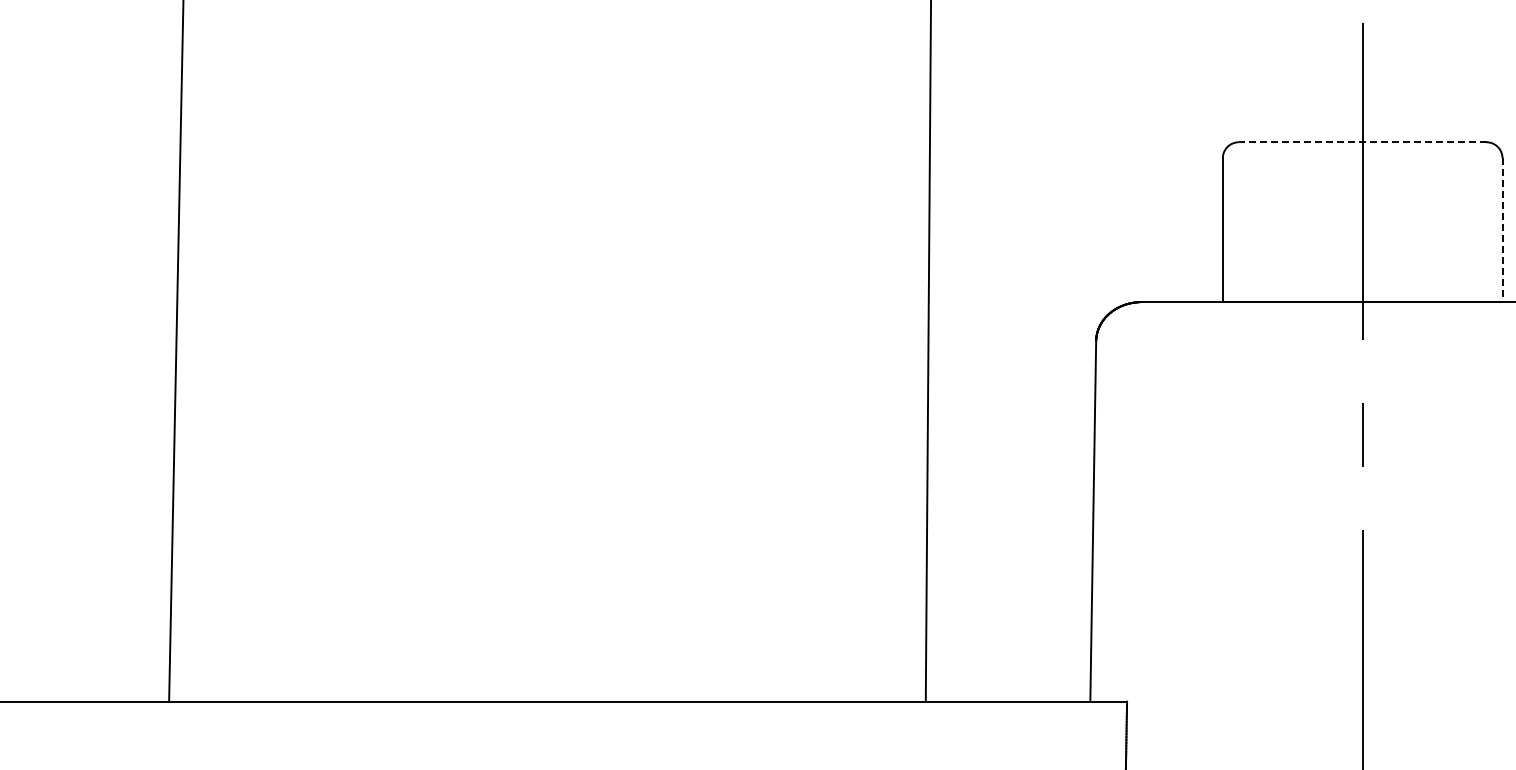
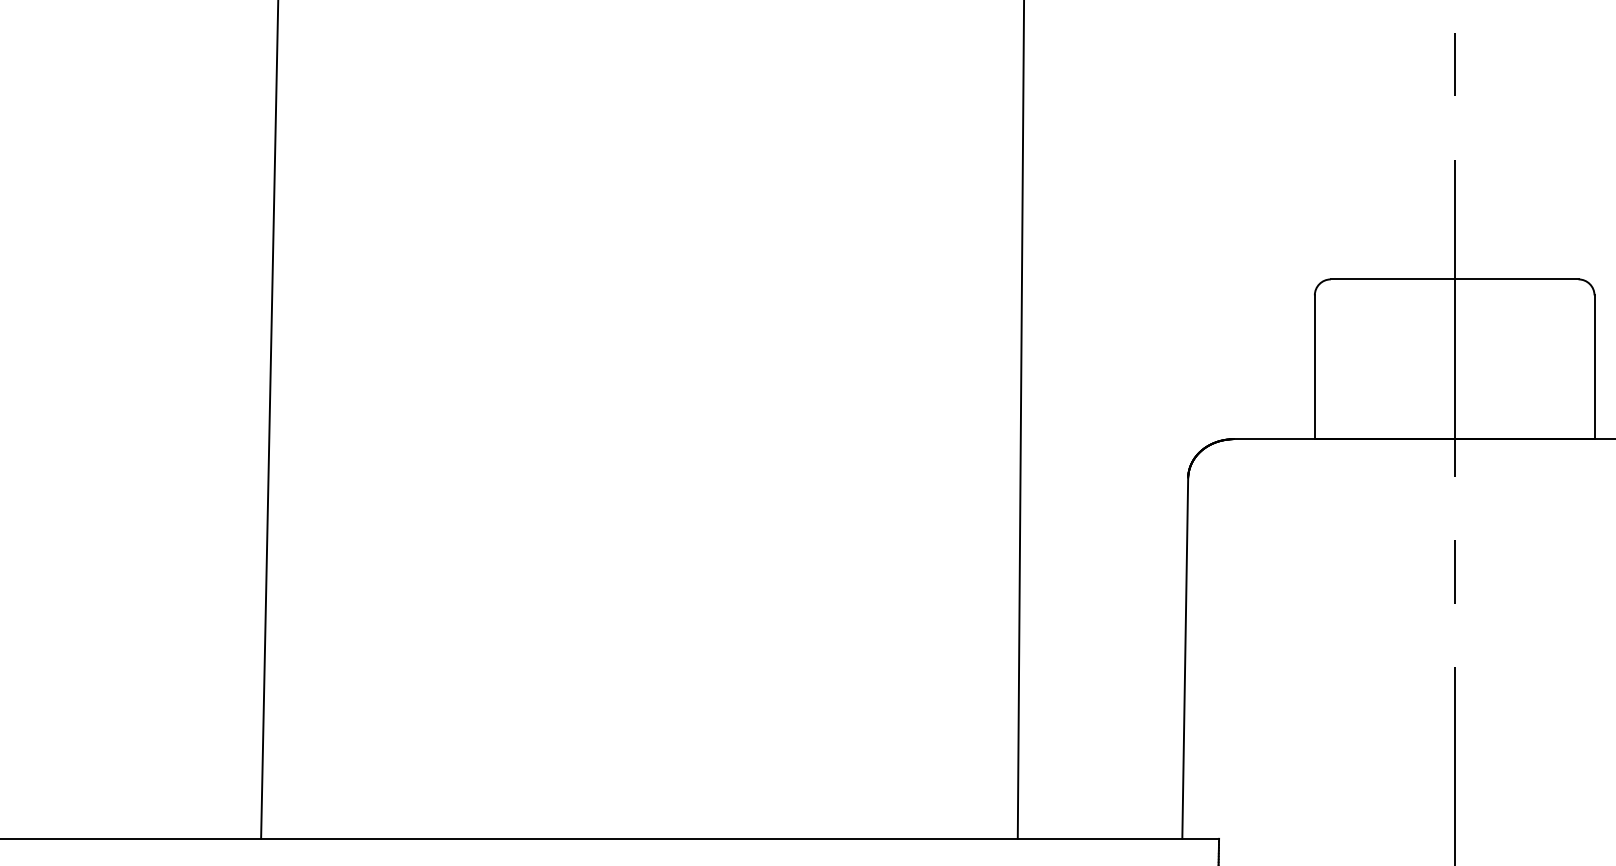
line: (1362, 142) -> (1454, 279), dashed -> solid
line: (1502, 230) -> (1594, 367), dashed -> solid

